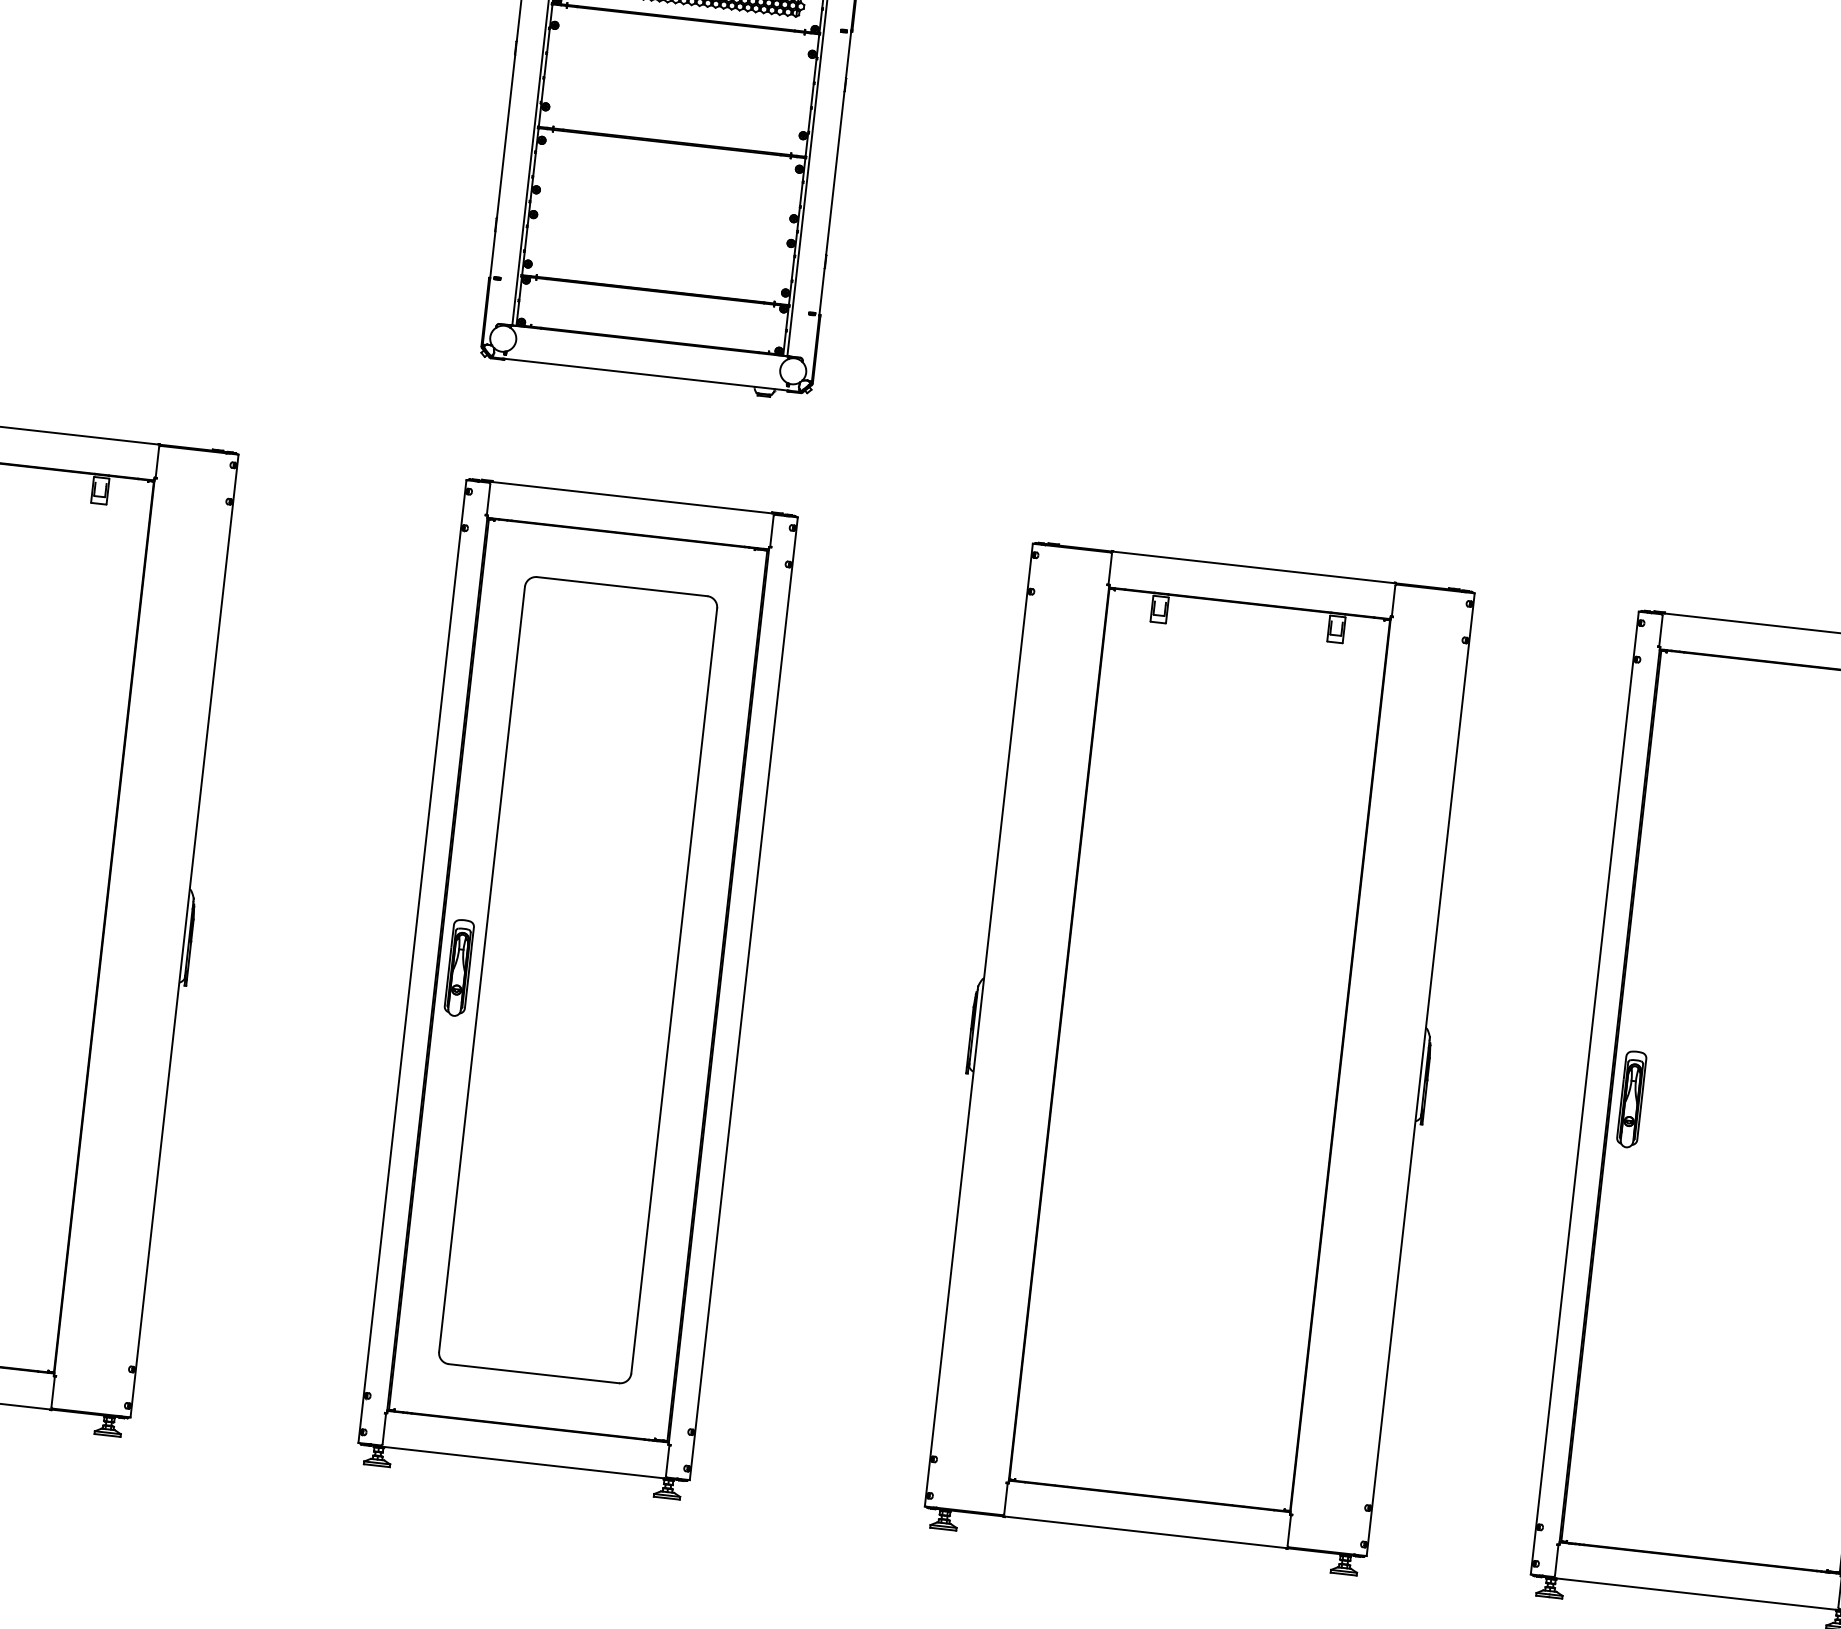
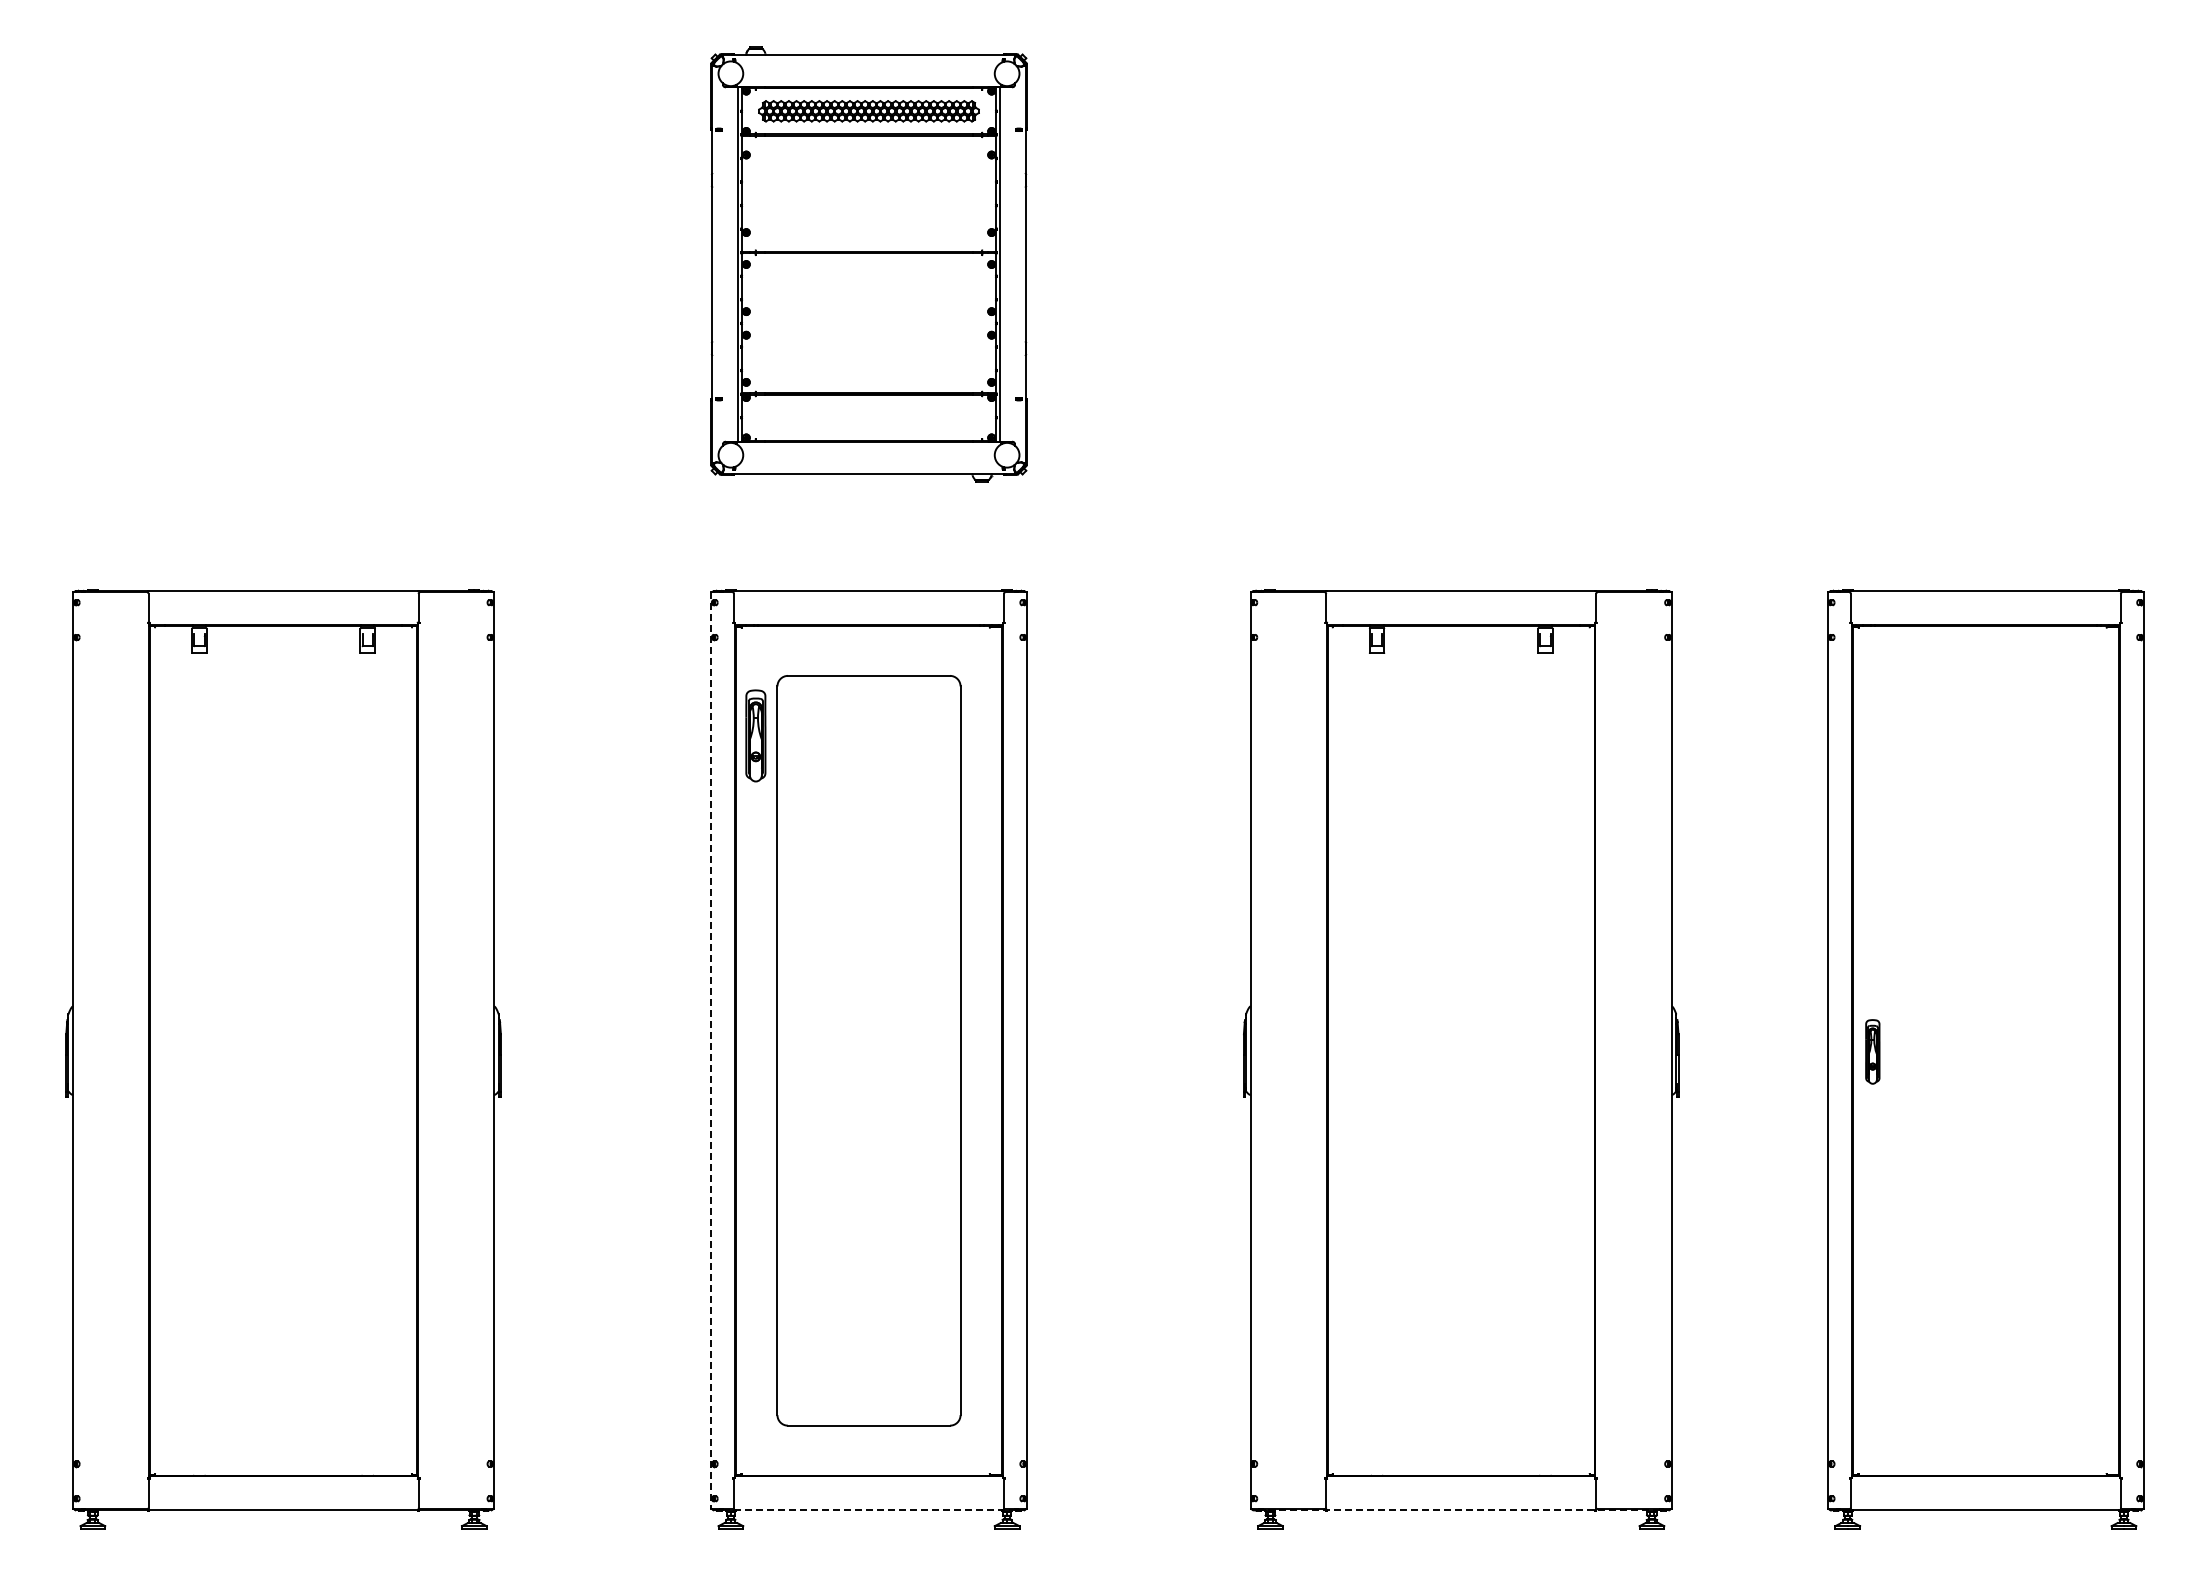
line: (412, 961) -> (711, 1050), solid -> dashed
part: (458, 967) -> (755, 735), moved
part: (1631, 1099) -> (1872, 1051), size x0.7
line: (524, 1462) -> (869, 1510), solid -> dashed
line: (1144, 1532) -> (1460, 1510), solid -> dashed

